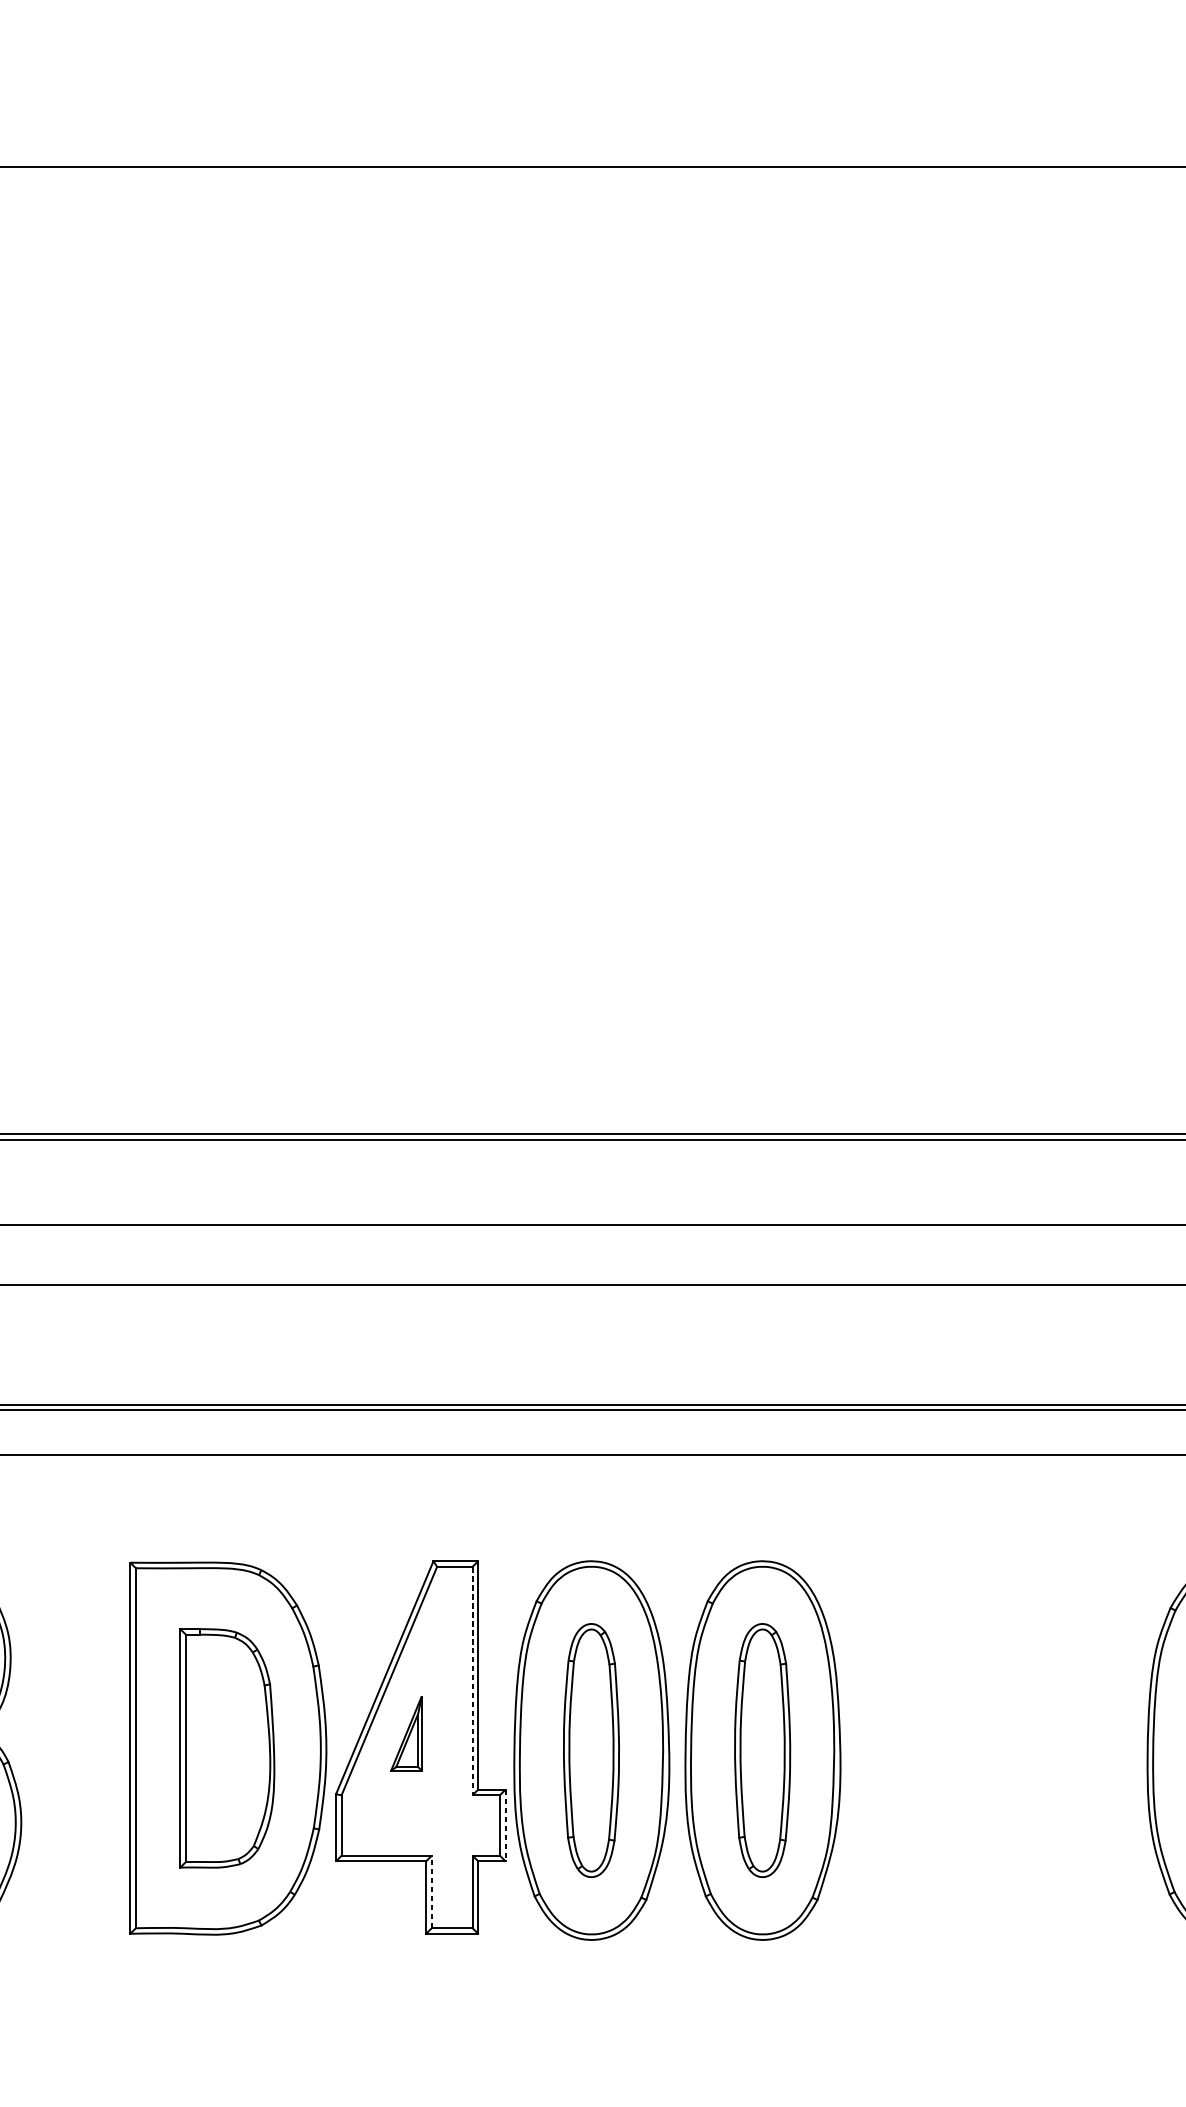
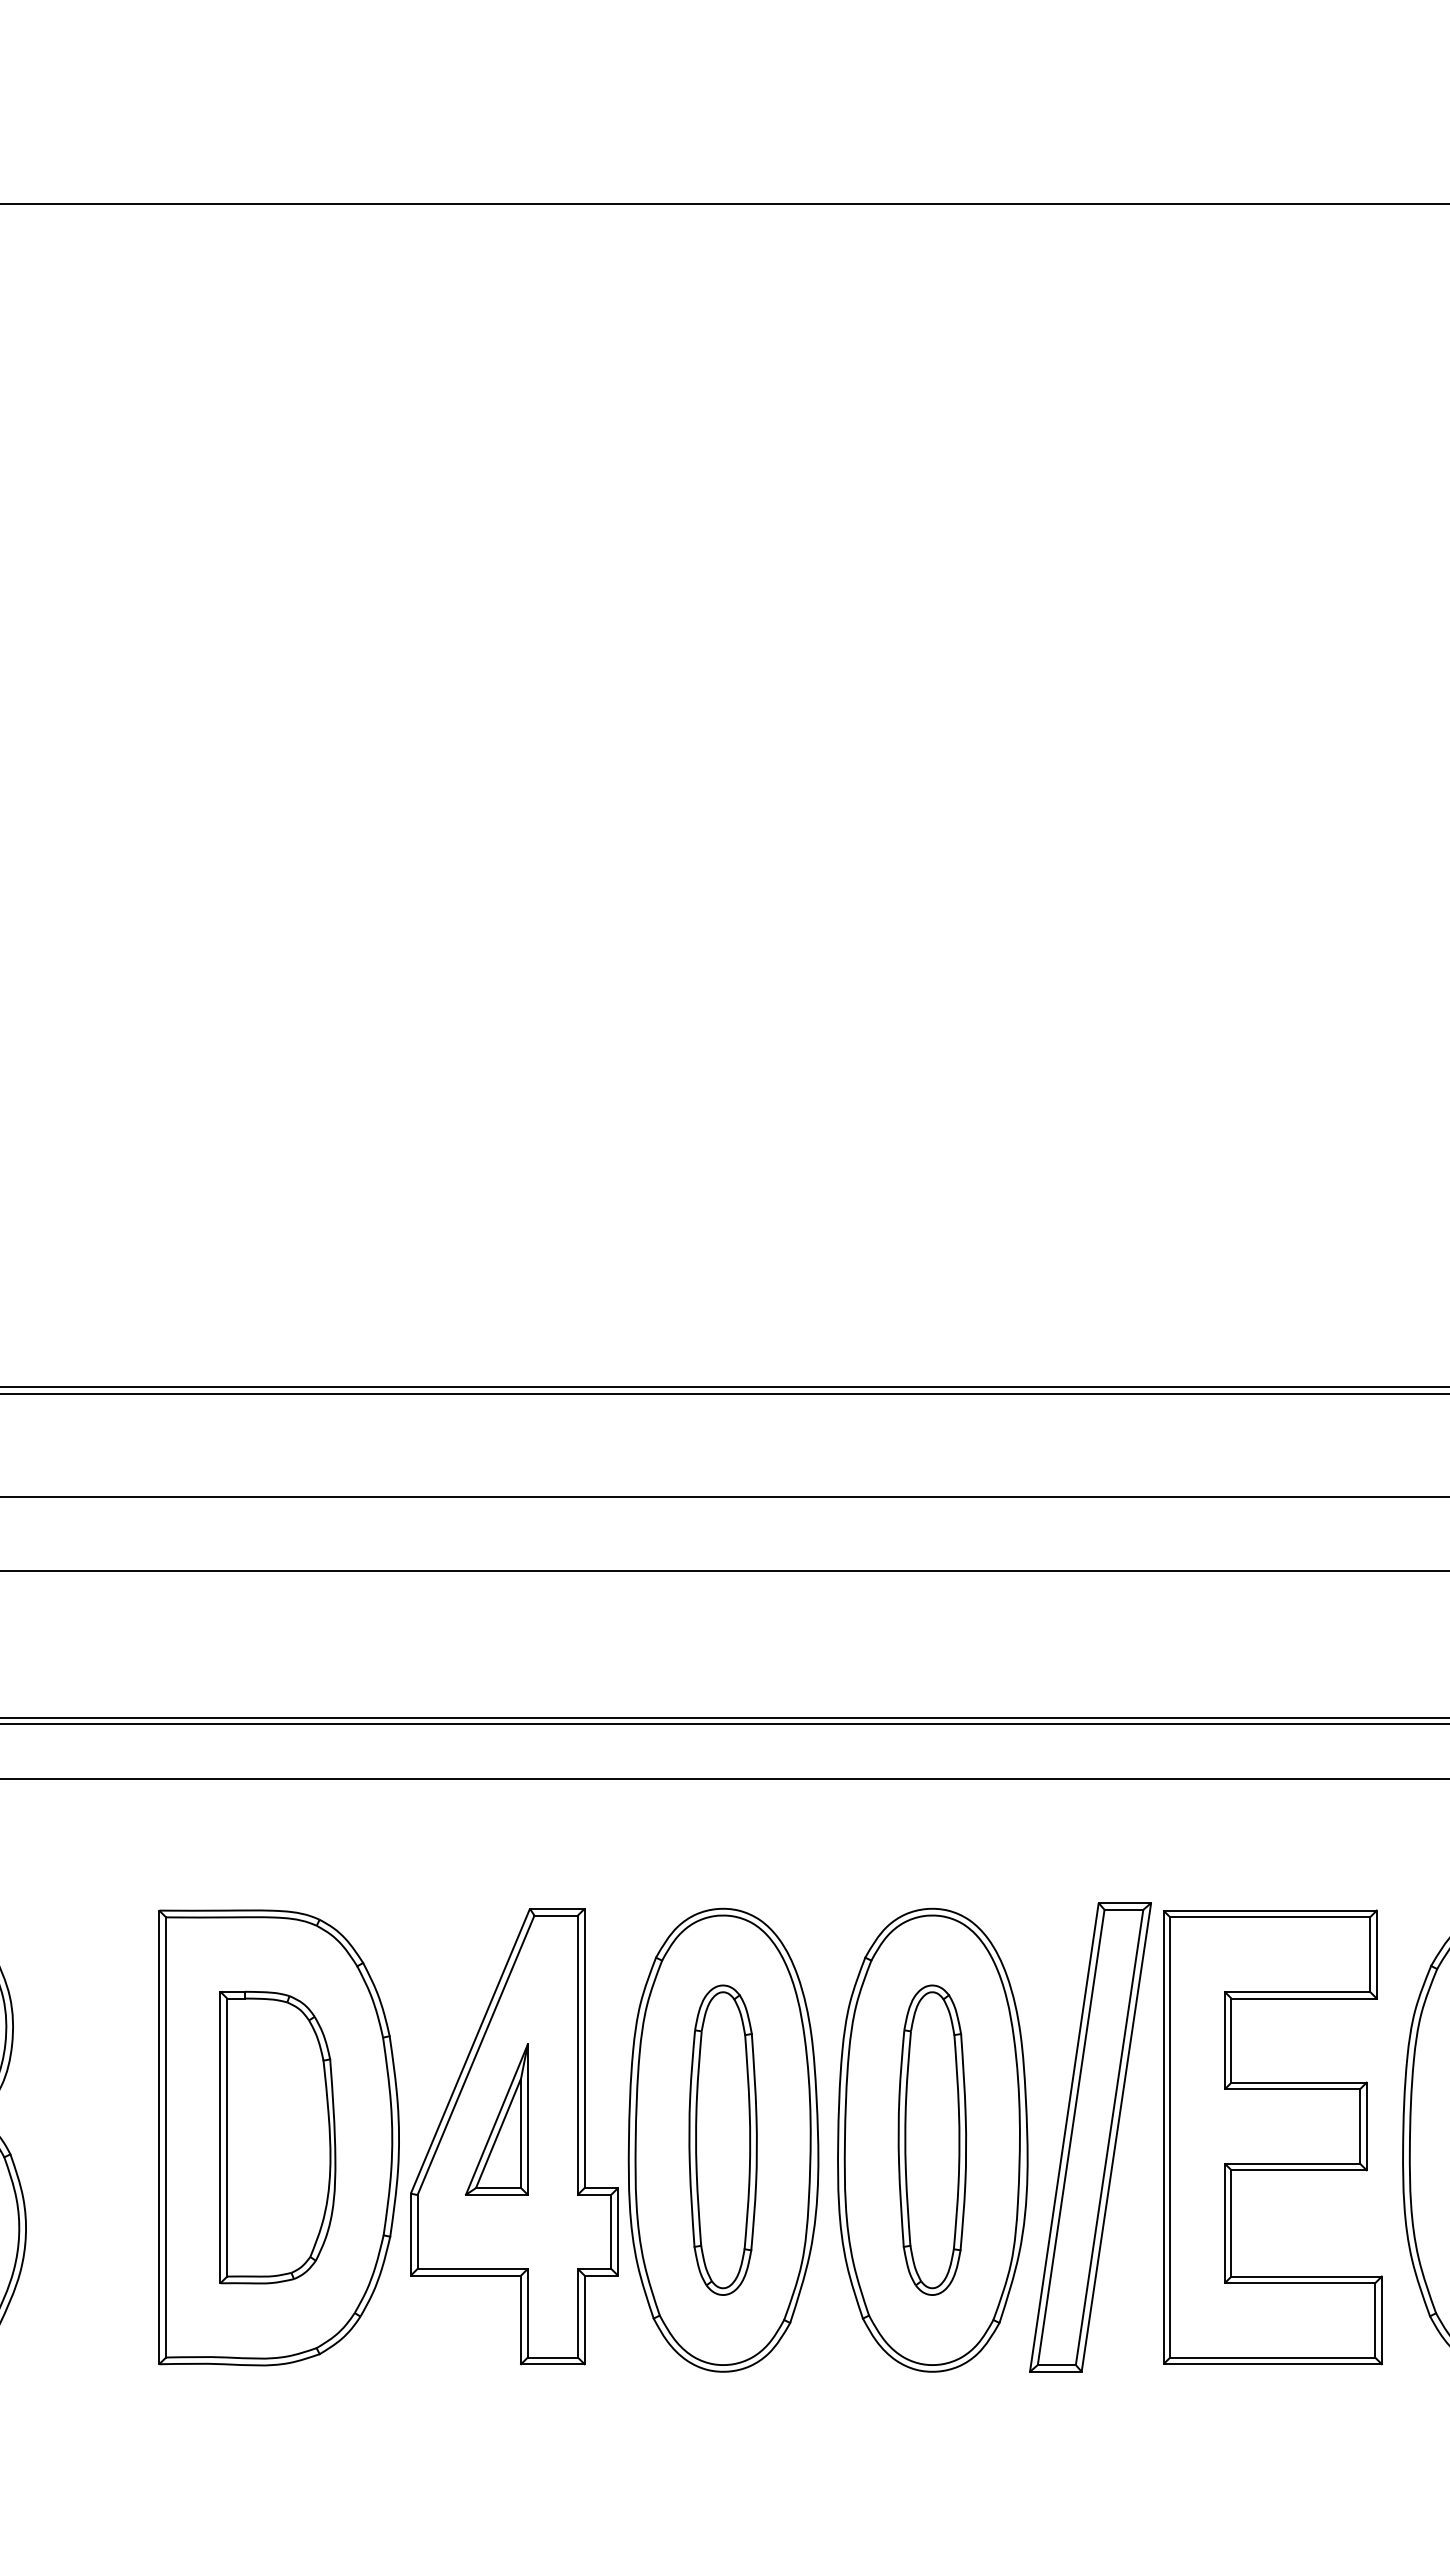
line: (472, 1681) -> (577, 2055), dashed -> solid
part: (406, 1733) -> (496, 2119), size x1.67
part: (891, 1748) -> (1090, 2137), added
part: (1040, 1748) -> (1272, 2137), added
line: (505, 1825) -> (618, 2231), dashed -> solid
line: (431, 1891) -> (527, 2312), dashed -> solid

